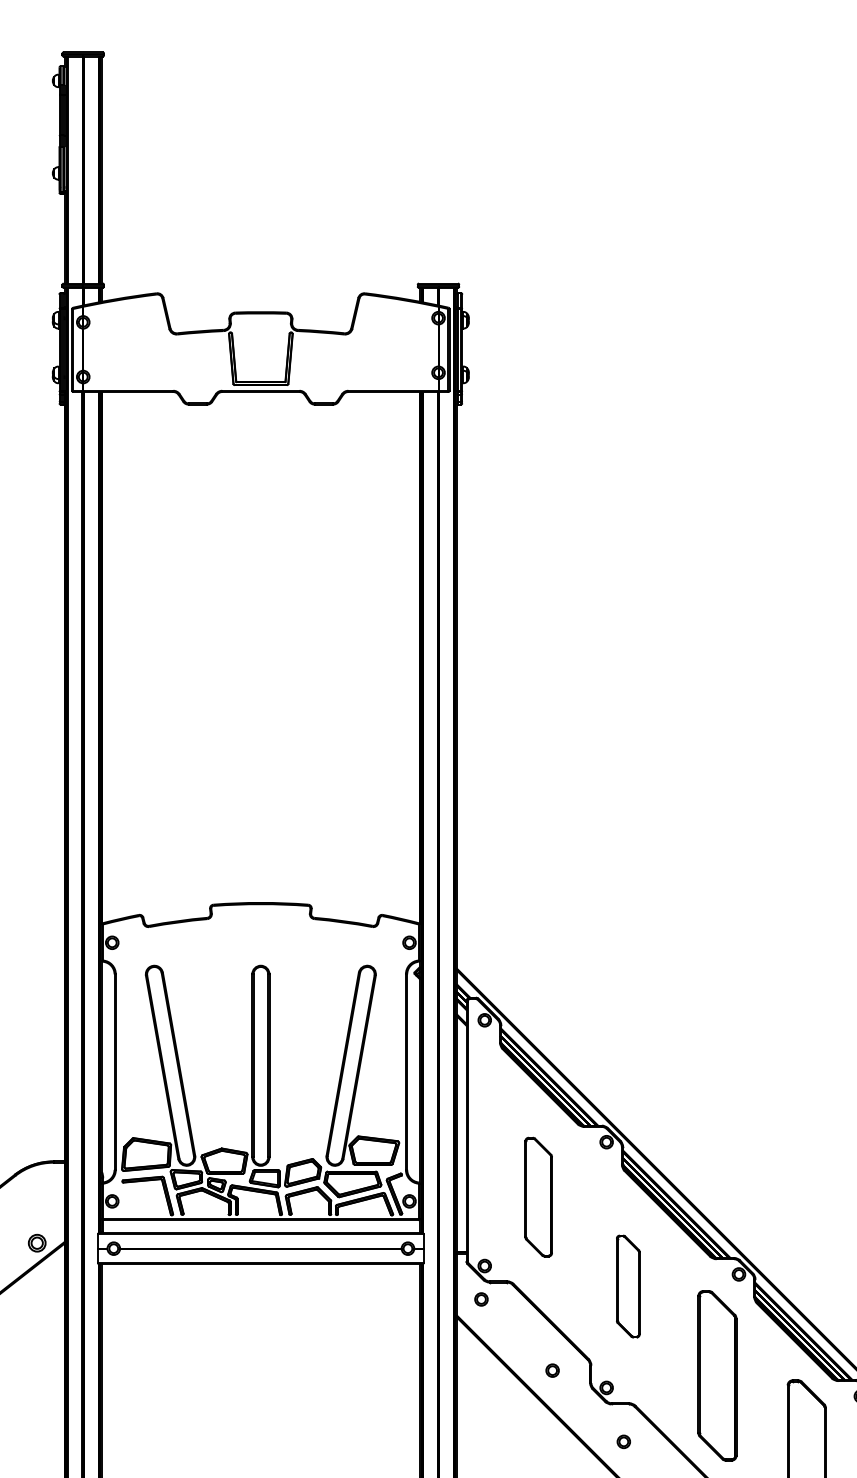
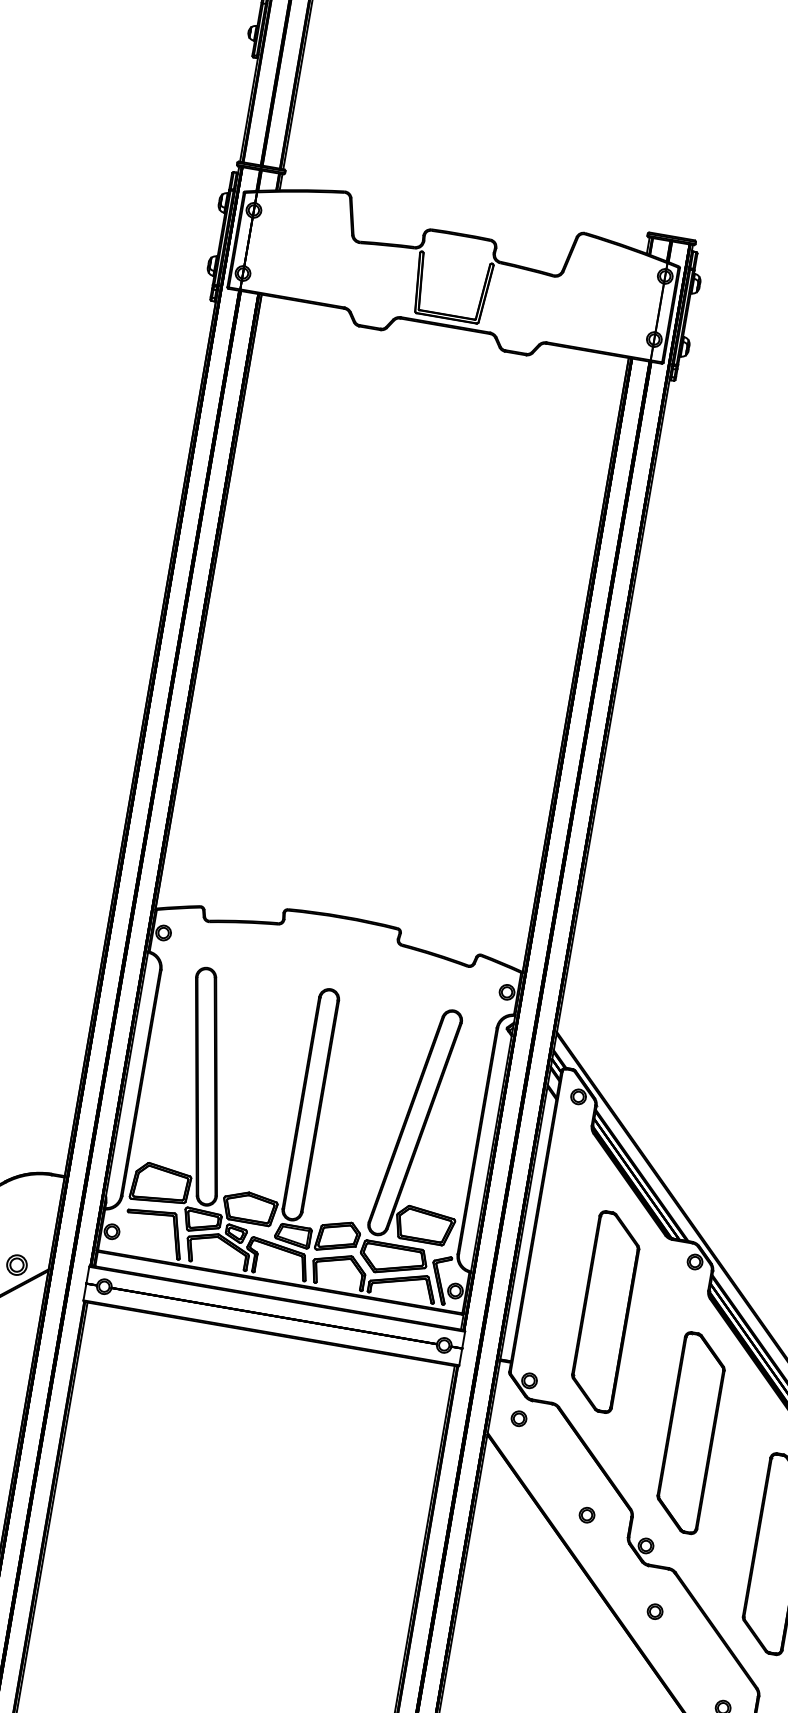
part: (538, 1196) -> (605, 1311), size x1.43
part: (628, 1286) -> (691, 1433), size x1.67

